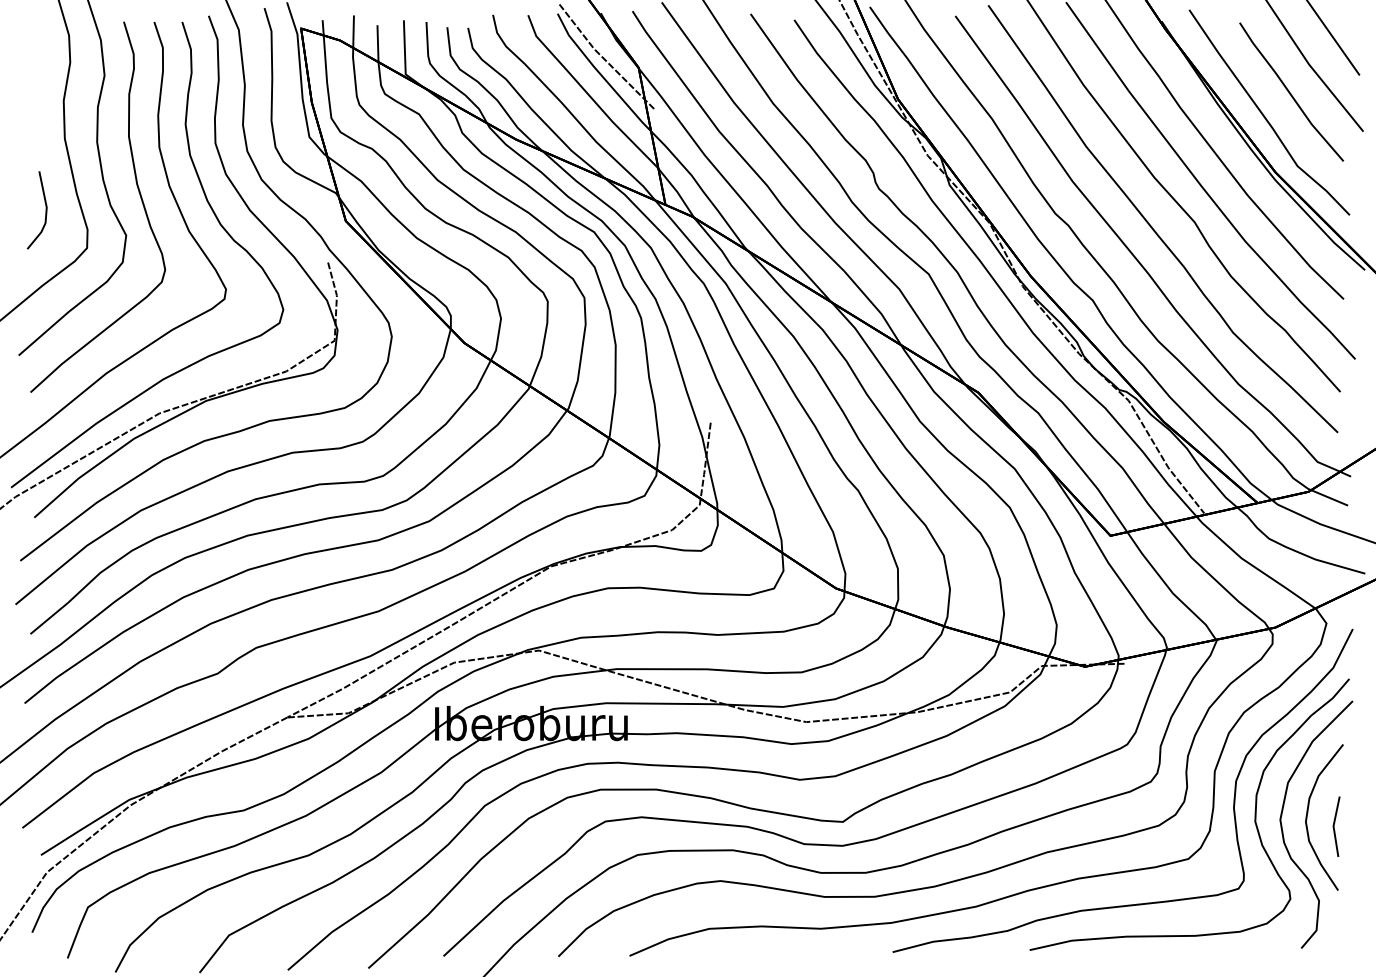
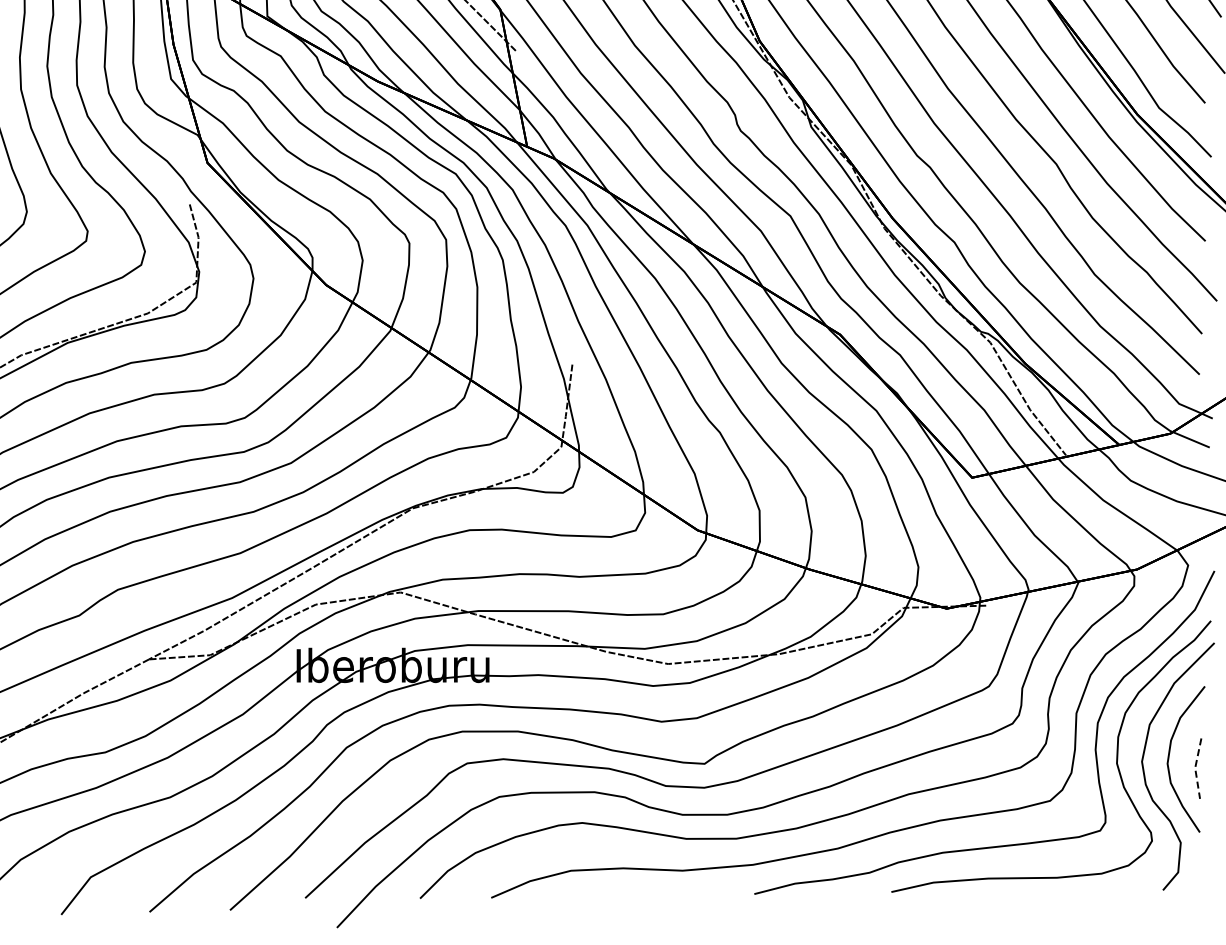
line: (1333, 826) -> (1195, 768), solid -> dashed

